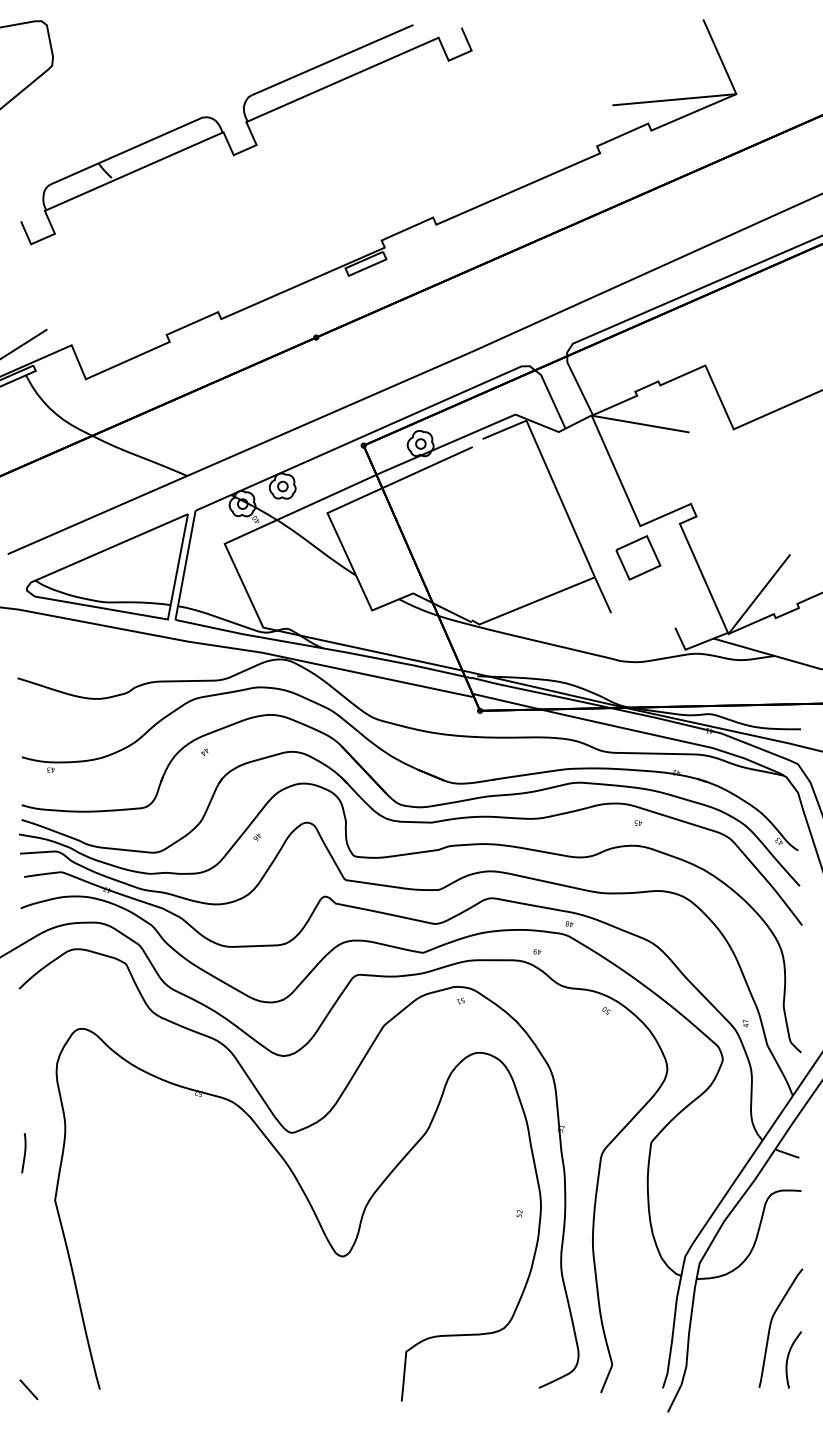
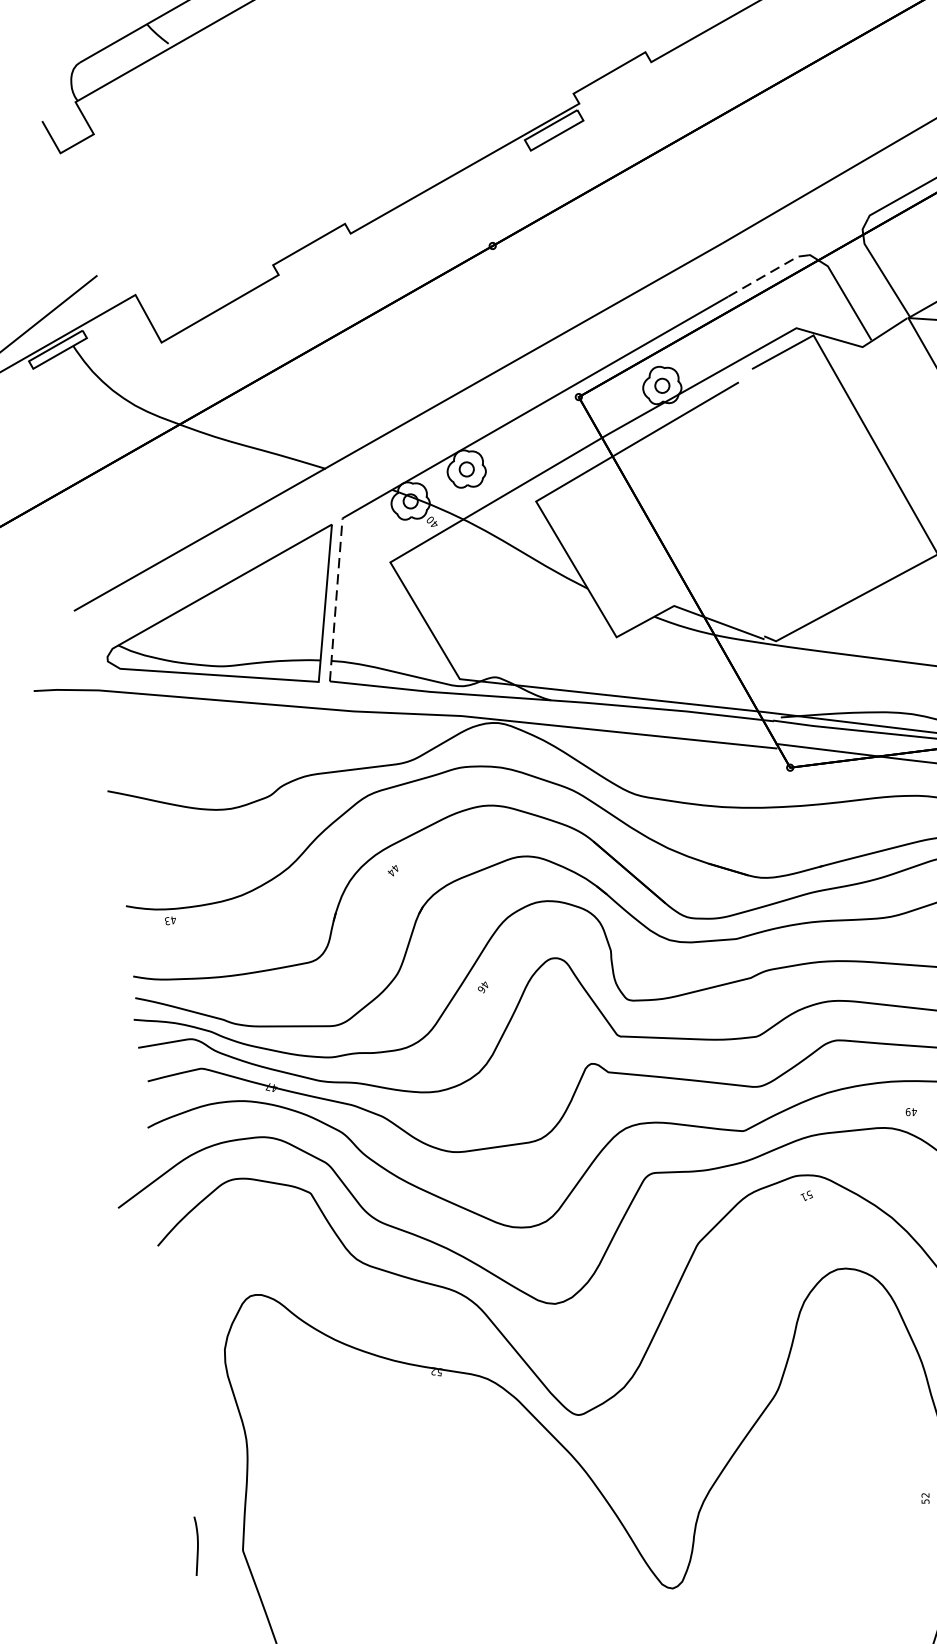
line: (500, 375) -> (768, 273), solid -> dashed
line: (185, 564) -> (336, 598), solid -> dashed
curve: (24, 1153) -> (197, 1546), moved

